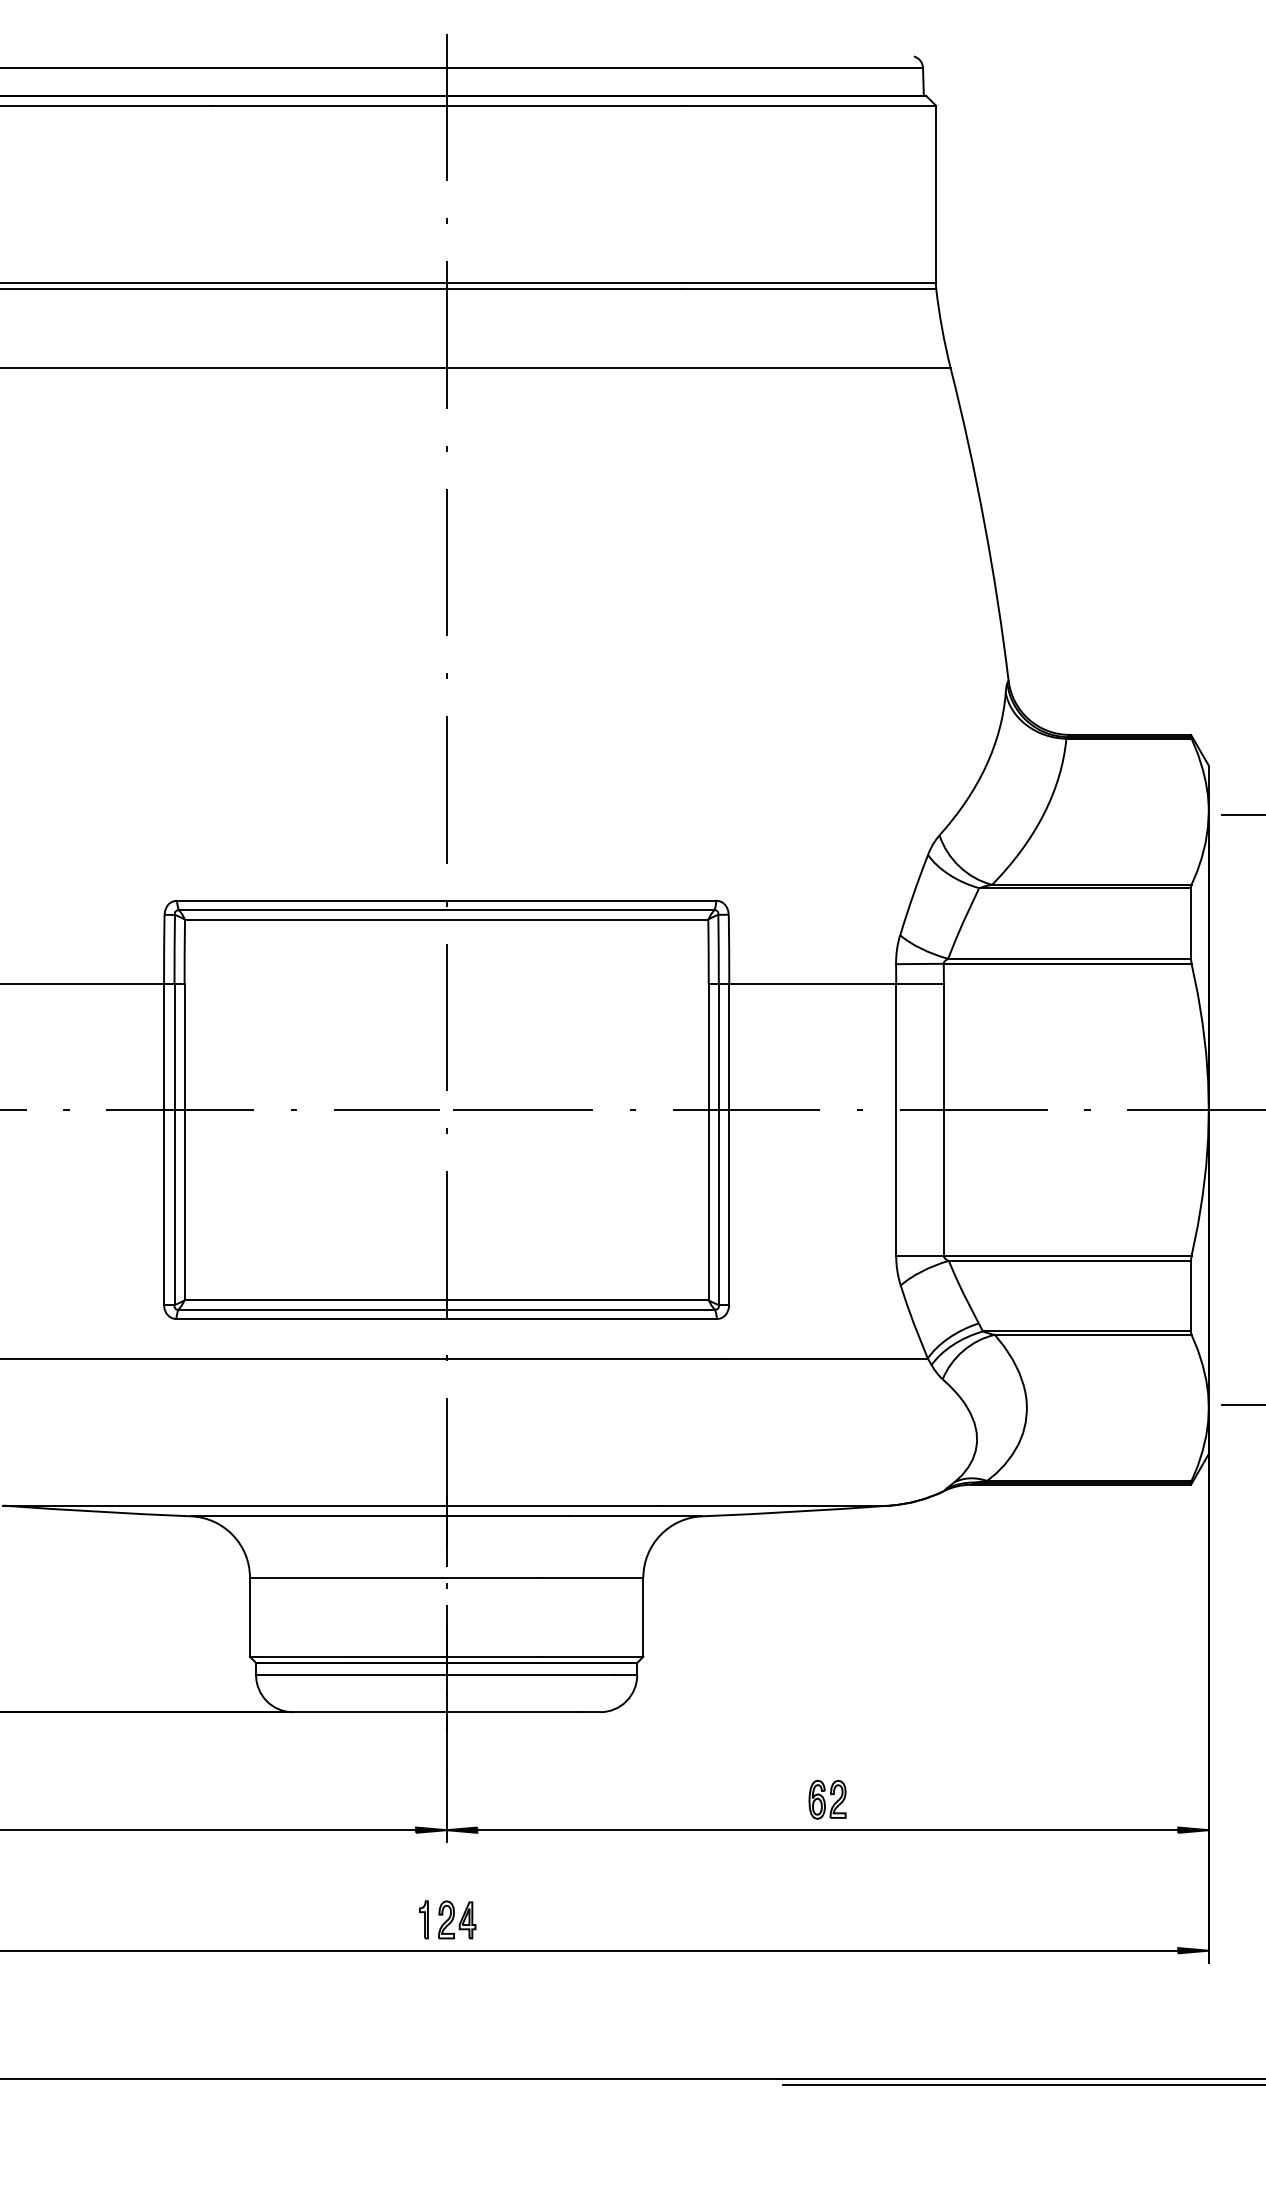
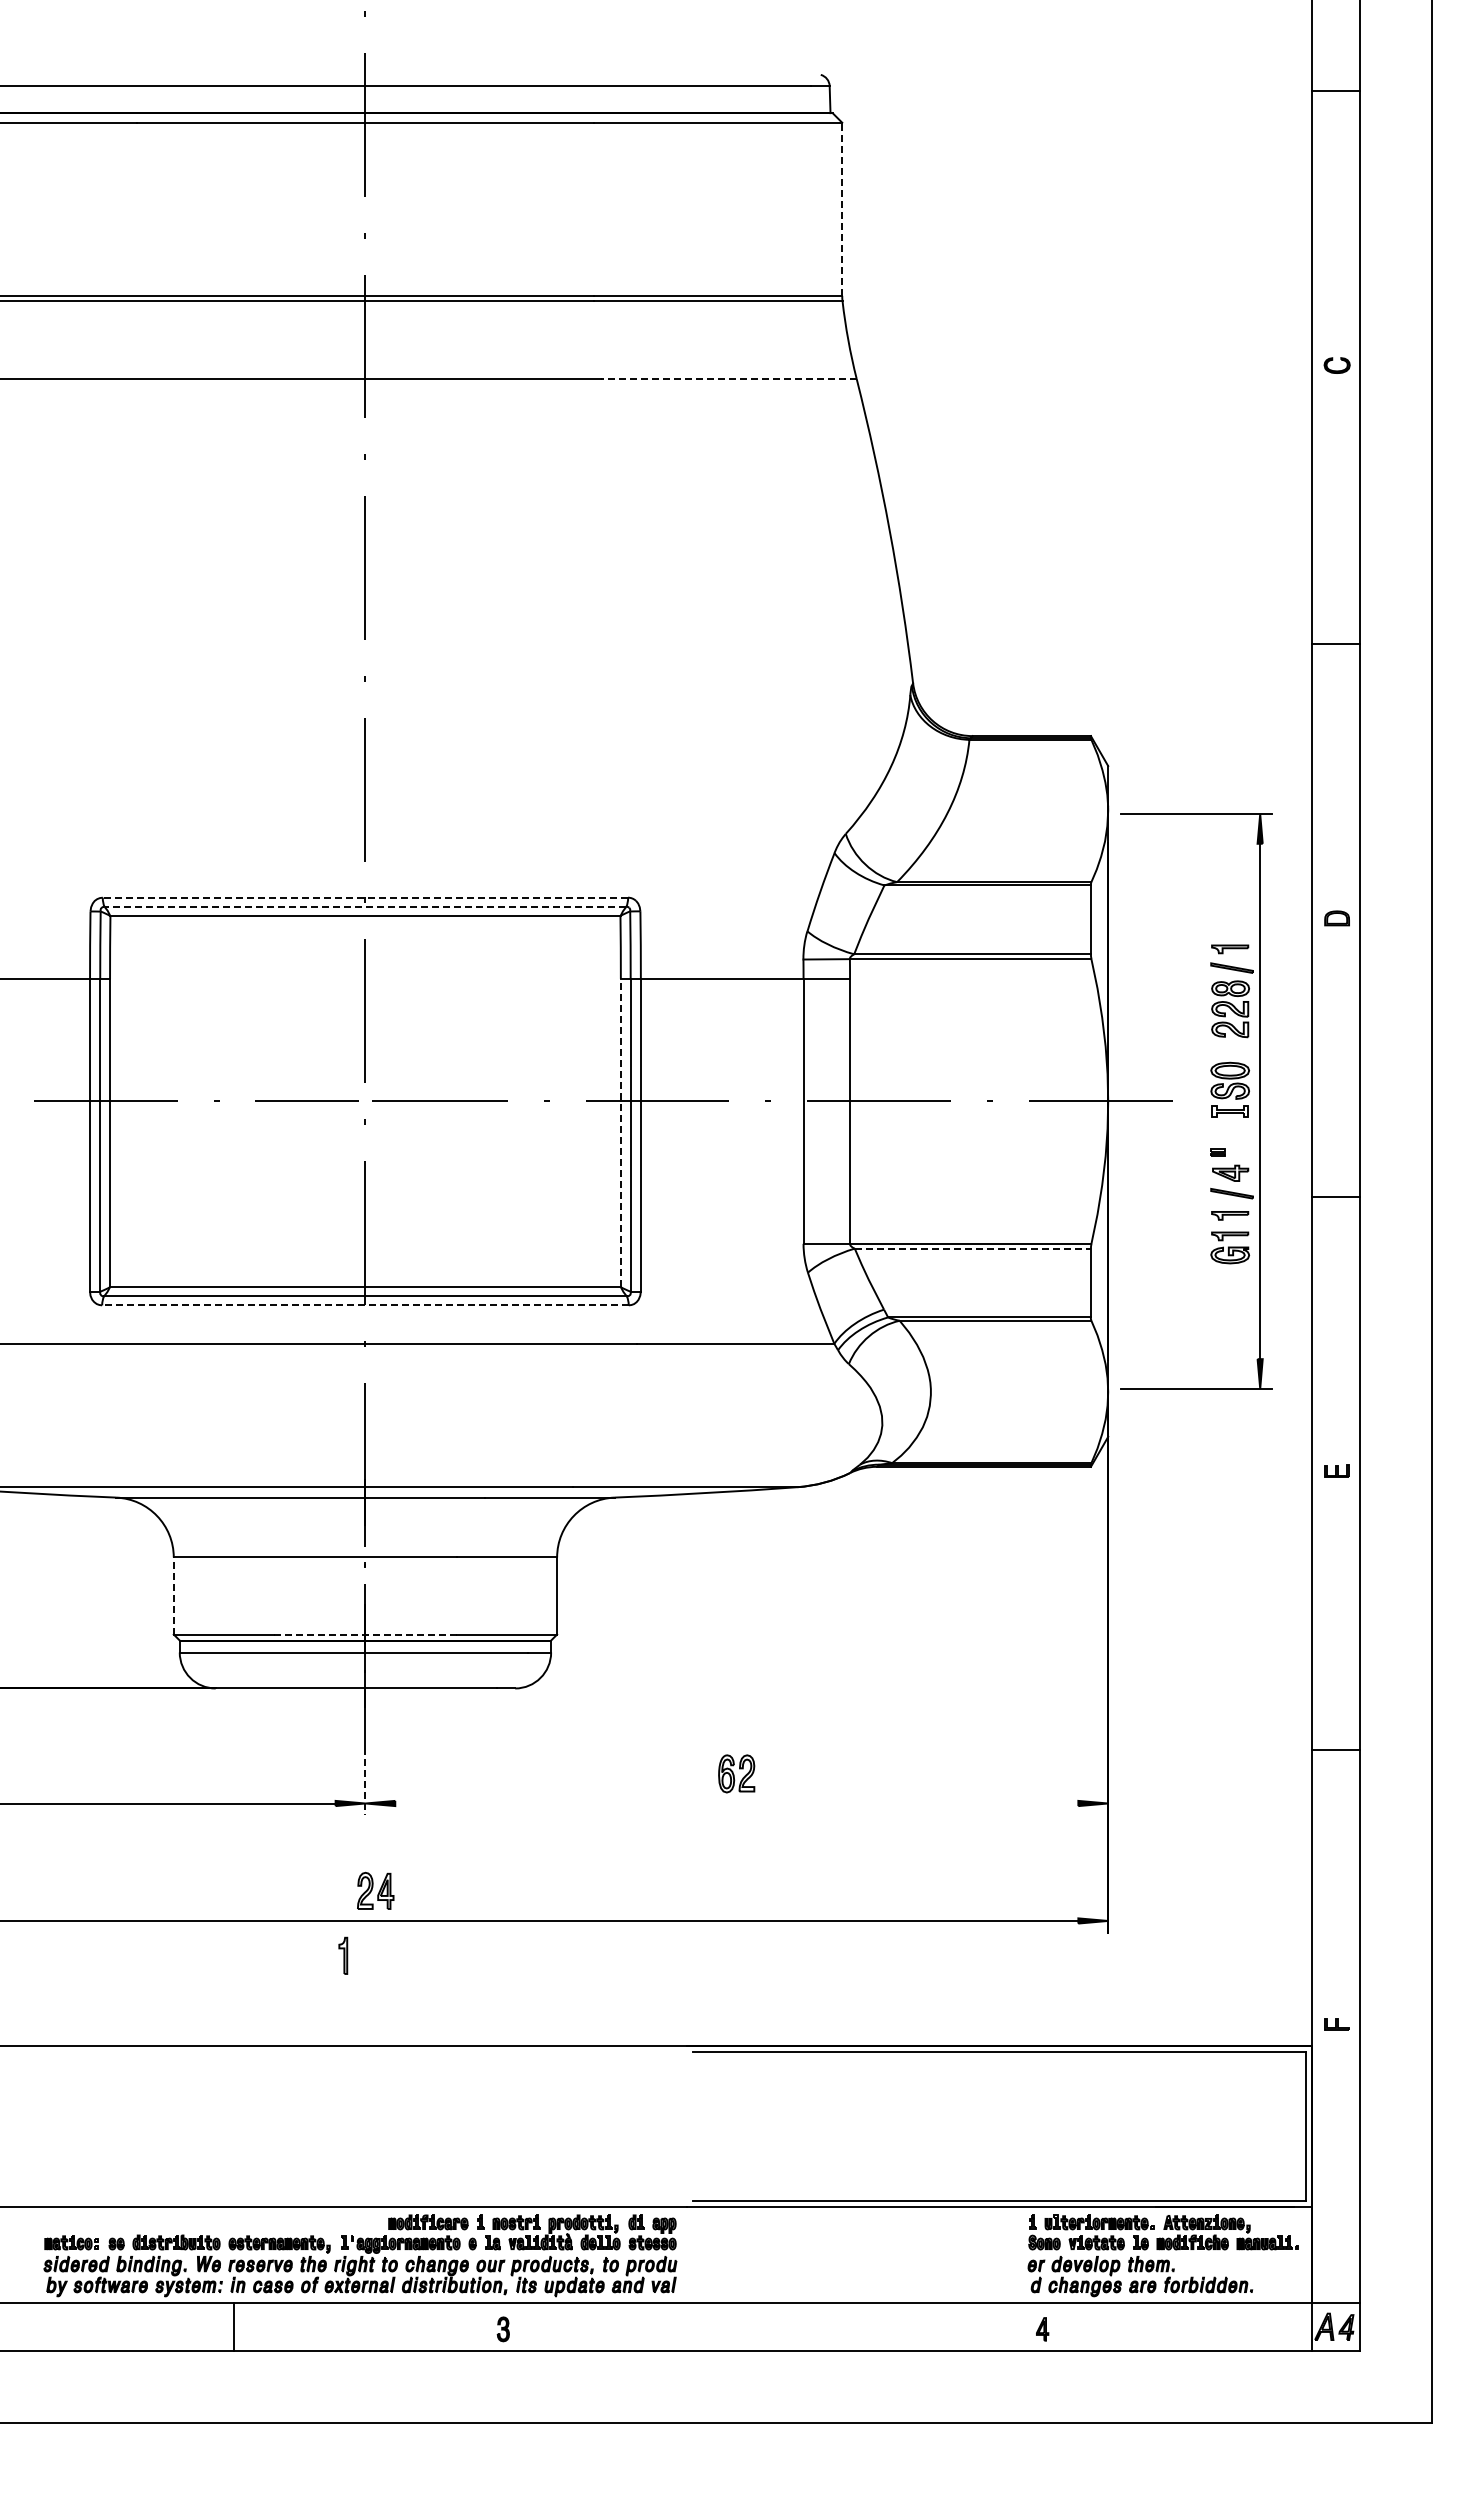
line: (936, 194) -> (842, 209), solid -> dashed
line: (819, 368) -> (728, 378), solid -> dashed
line: (446, 900) -> (365, 897), solid -> dashed
line: (446, 909) -> (365, 906), solid -> dashed
line: (708, 1141) -> (620, 1132), solid -> dashed
line: (1070, 1260) -> (973, 1248), solid -> dashed
line: (445, 1319) -> (364, 1305), solid -> dashed
line: (249, 1617) -> (173, 1596), solid -> dashed
line: (446, 1656) -> (365, 1634), solid -> dashed
line: (446, 1807) -> (365, 1781), solid -> dashed
line: (827, 1830) -> (736, 1803), removed
part: (424, 1919) -> (343, 1955), moved

